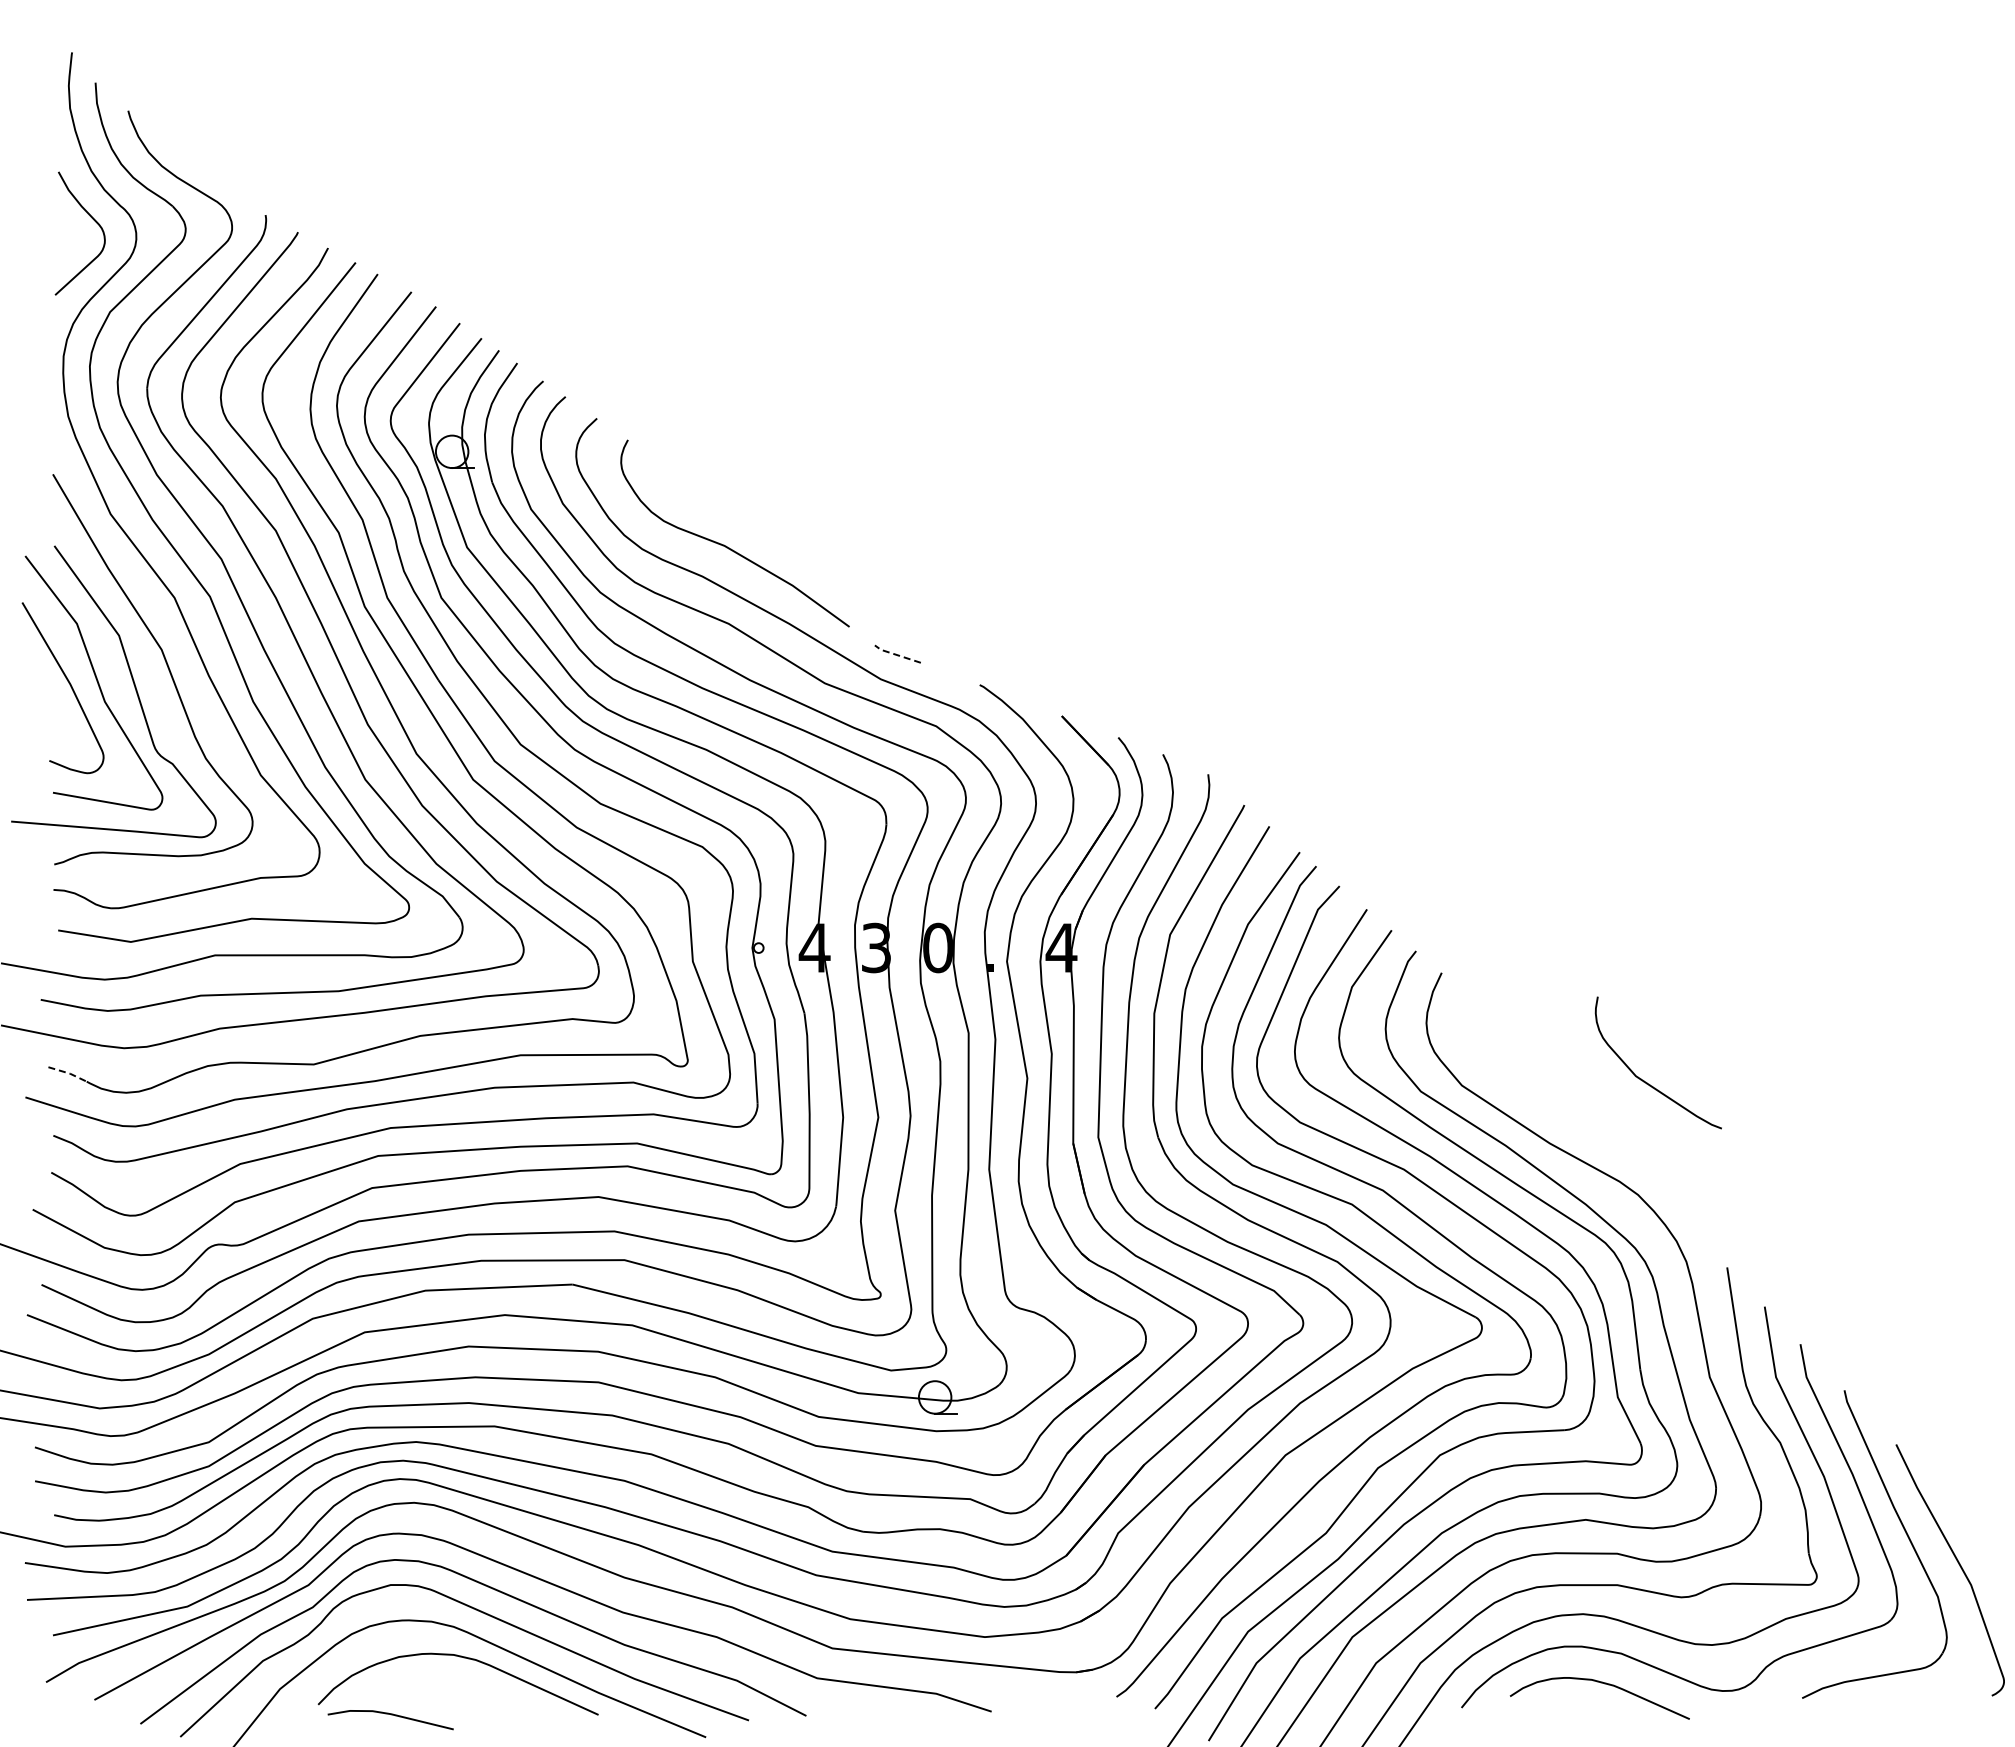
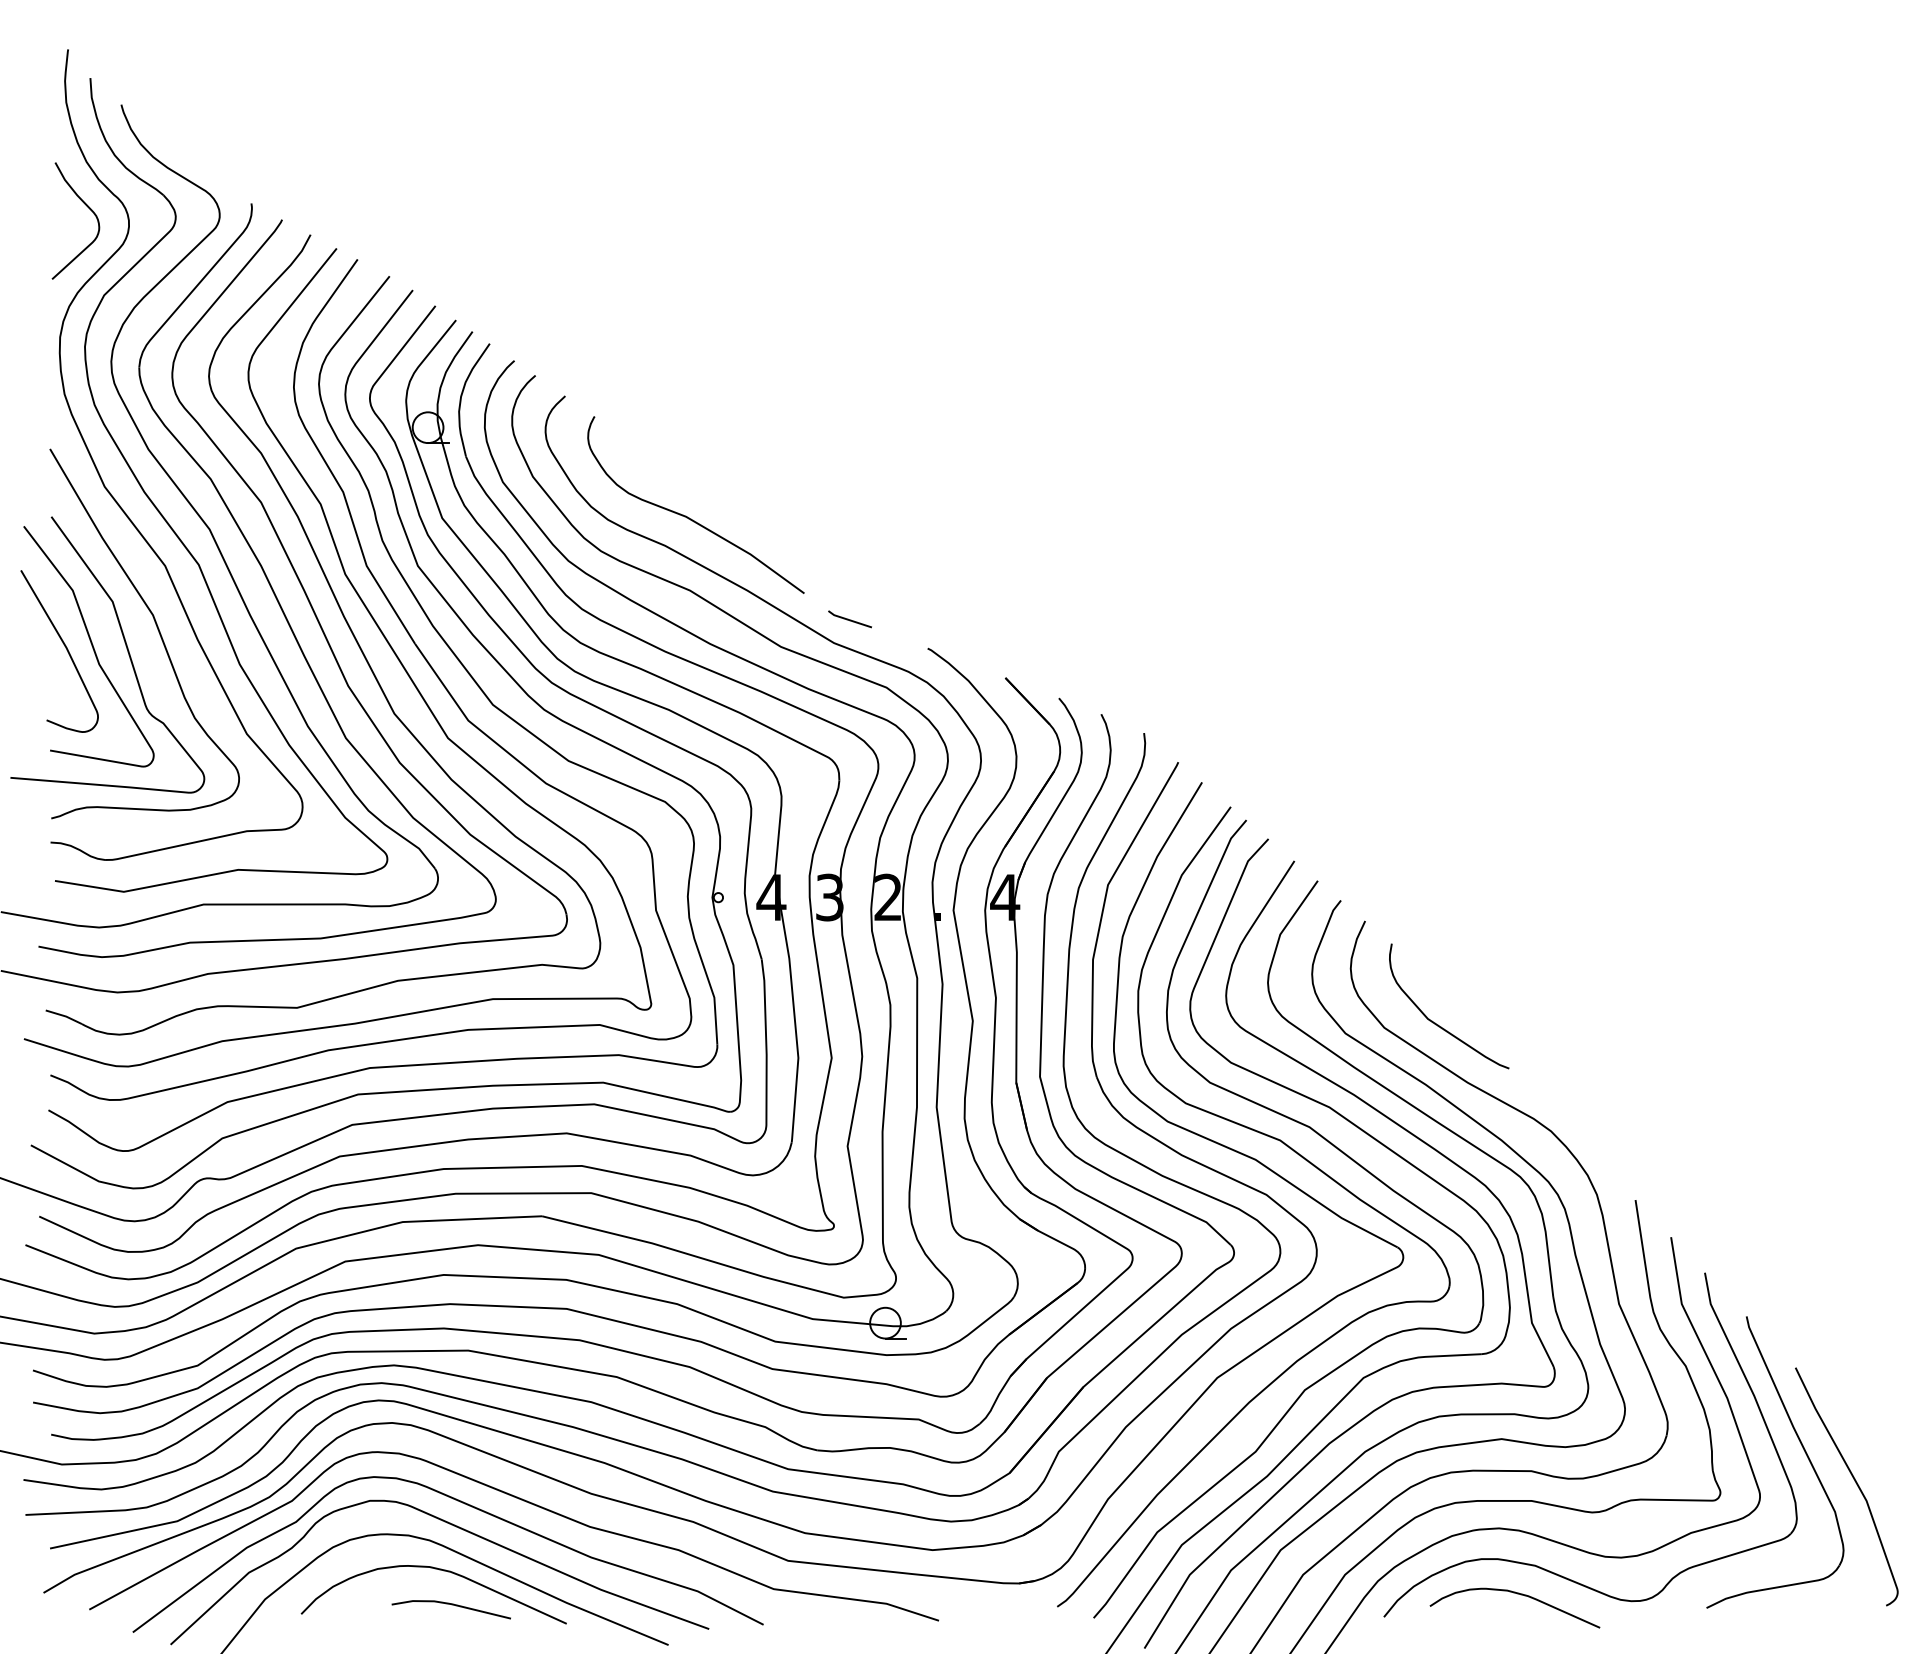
line: (896, 654) -> (848, 619), dashed -> solid
text: (937, 947) -> (887, 897), 0 -> 2
line: (69, 1073) -> (65, 1016), dashed -> solid
curve: (1644, 1080) -> (1436, 1023), moved
line: (391, 1715) -> (452, 1605), moved

